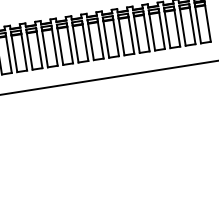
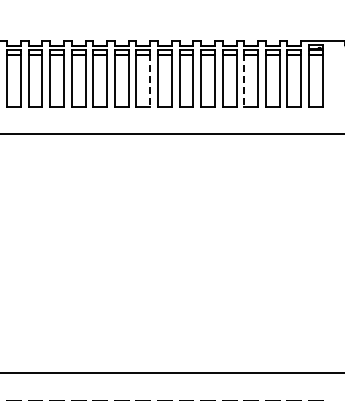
line: (152, 31) -> (244, 80), solid -> dashed
line: (85, 42) -> (150, 80), solid -> dashed

